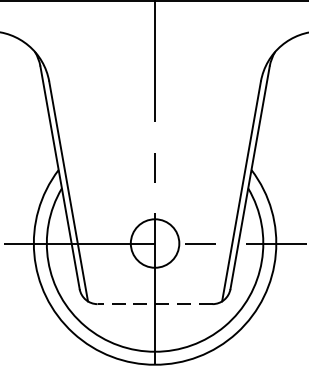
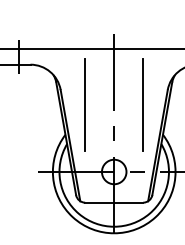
line: (98, 110) -> (85, 104), added
line: (212, 110) -> (143, 104), added
line: (153, 303) -> (113, 202), dashed -> solid

